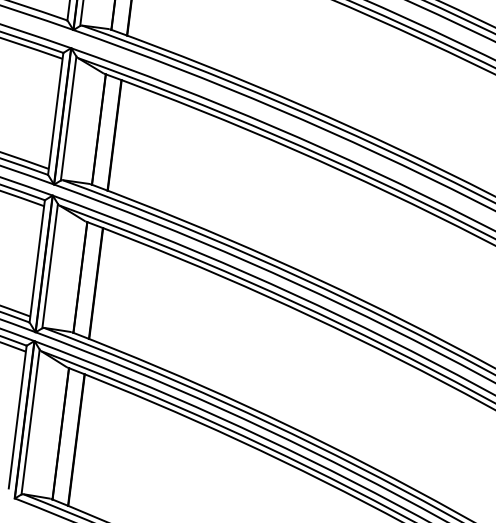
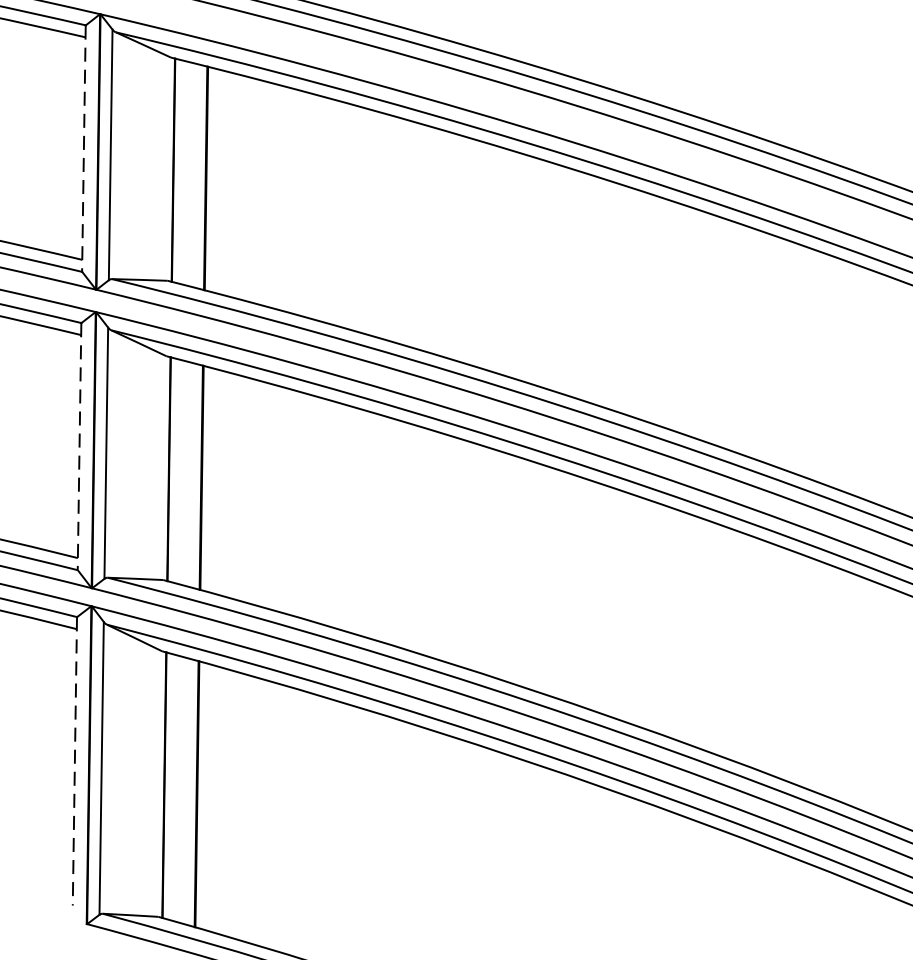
line: (55, 114) -> (83, 149), solid -> dashed
line: (37, 261) -> (80, 446), solid -> dashed
line: (17, 417) -> (74, 762), solid -> dashed

